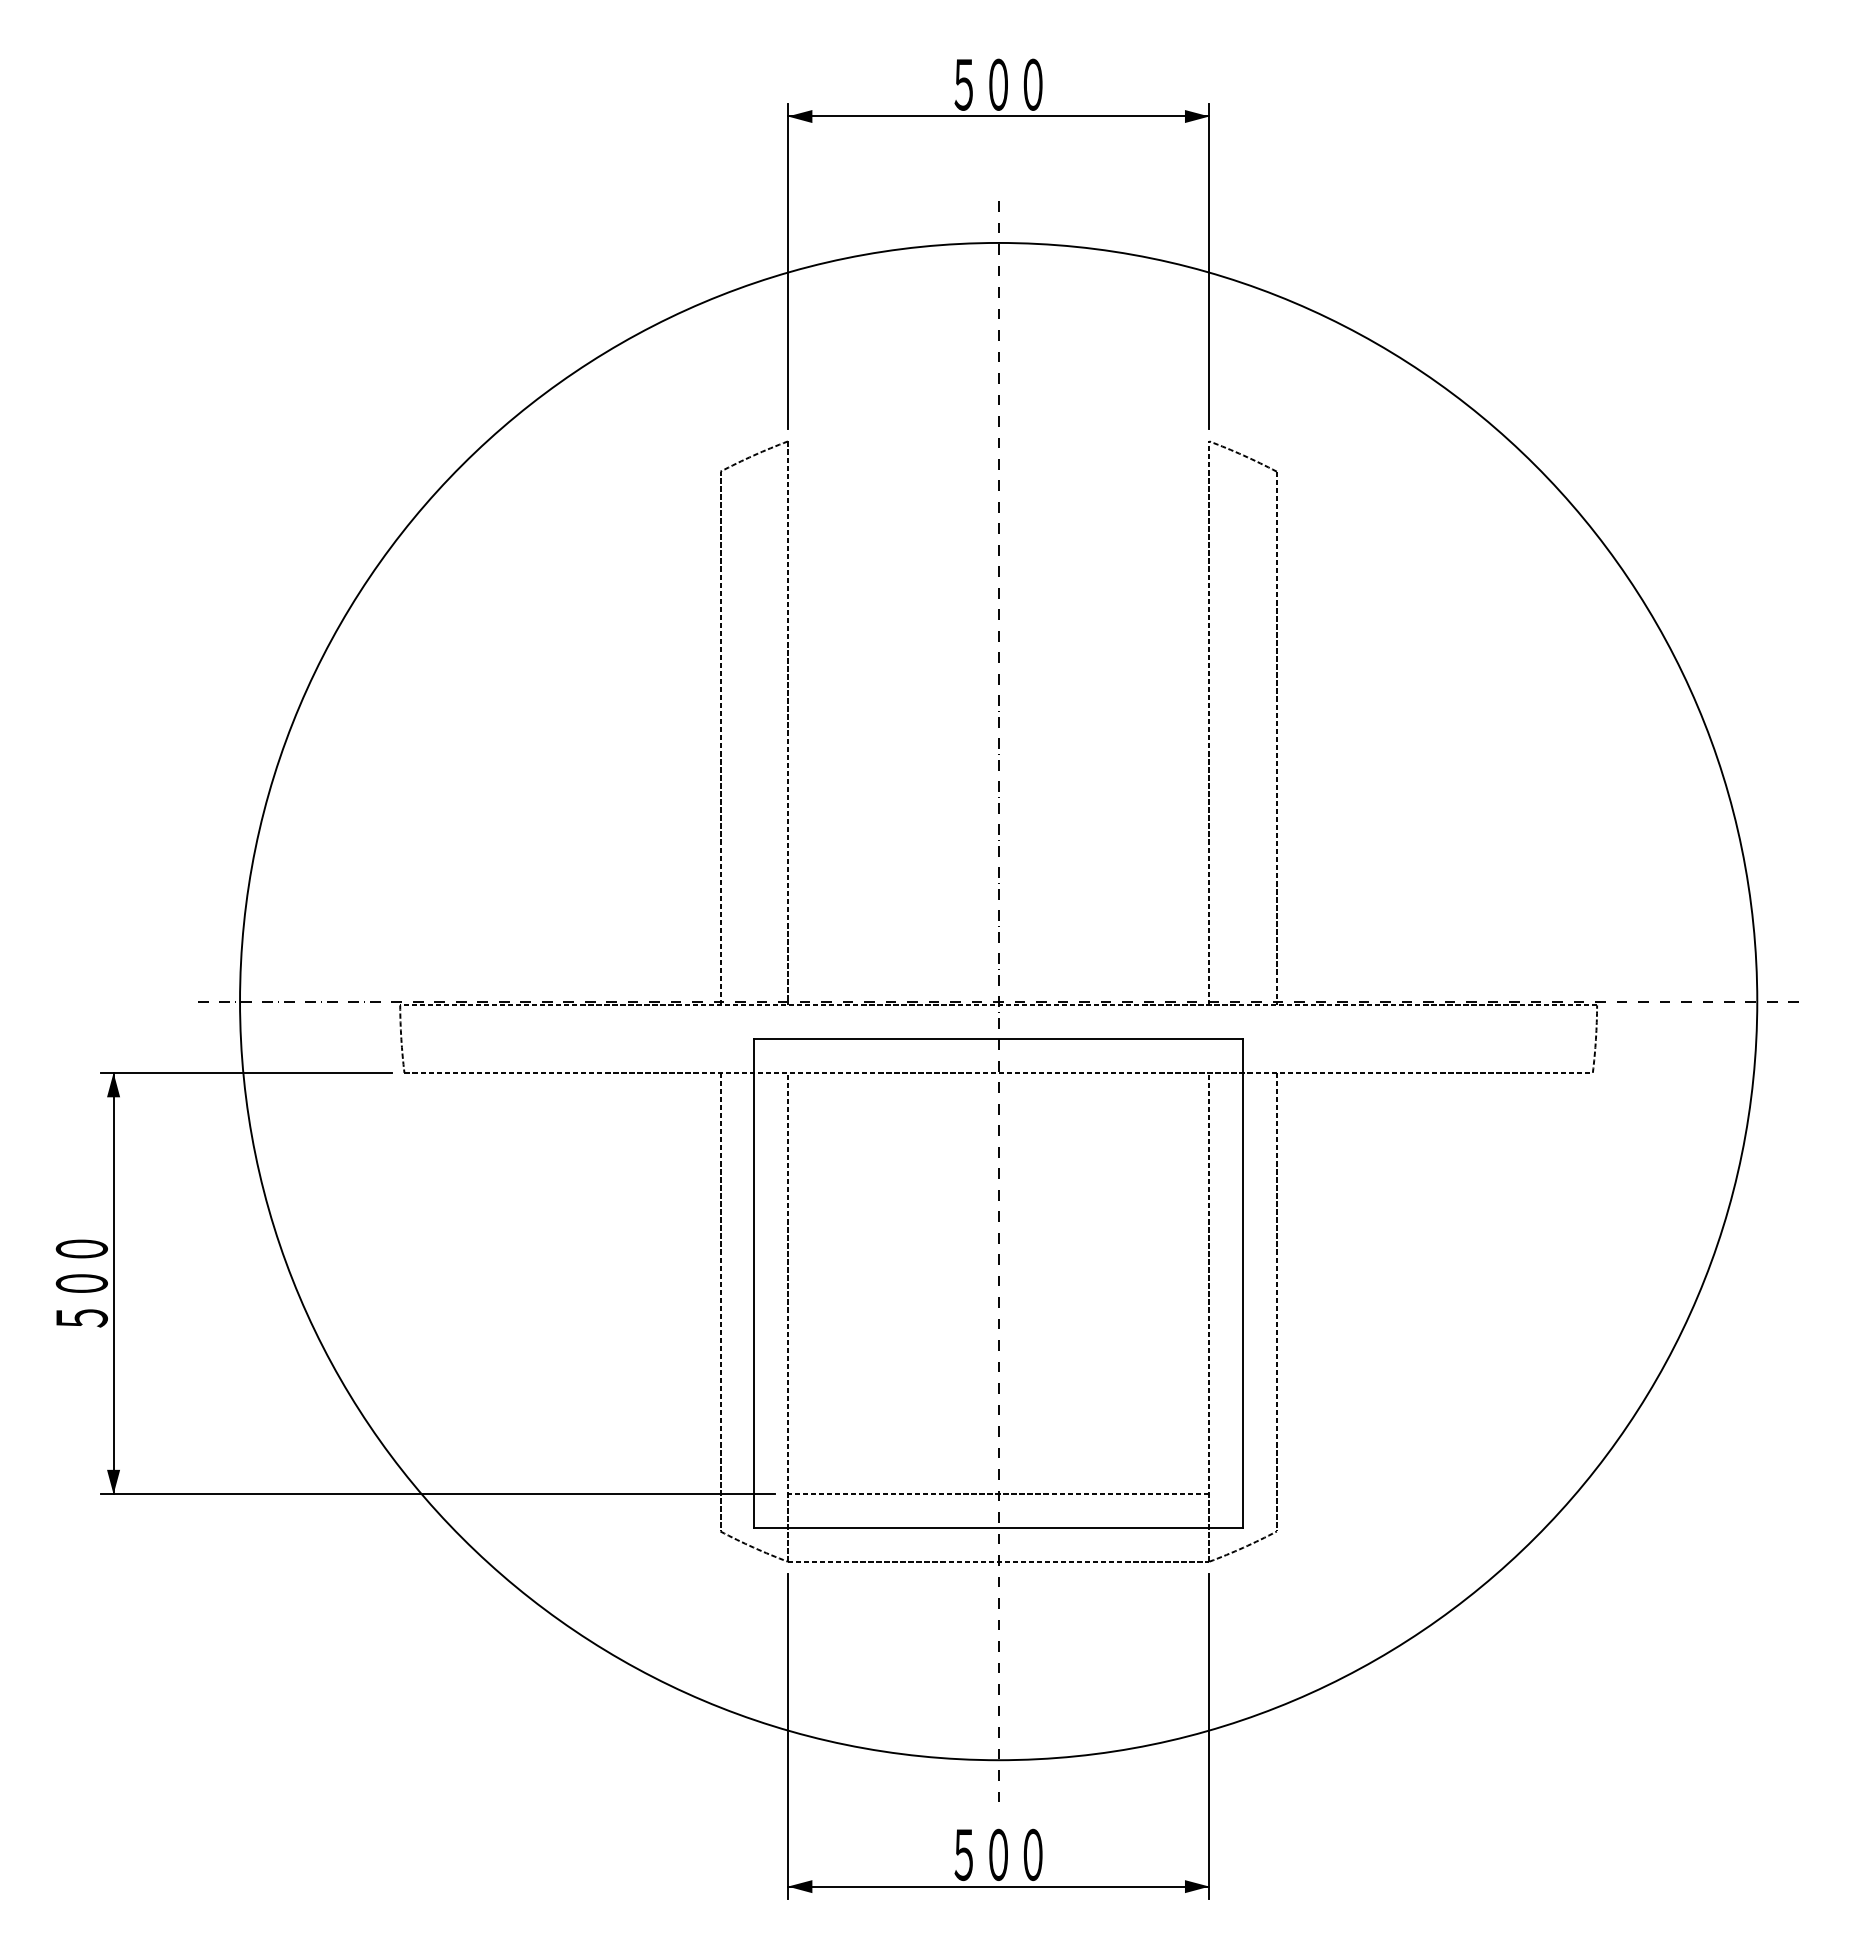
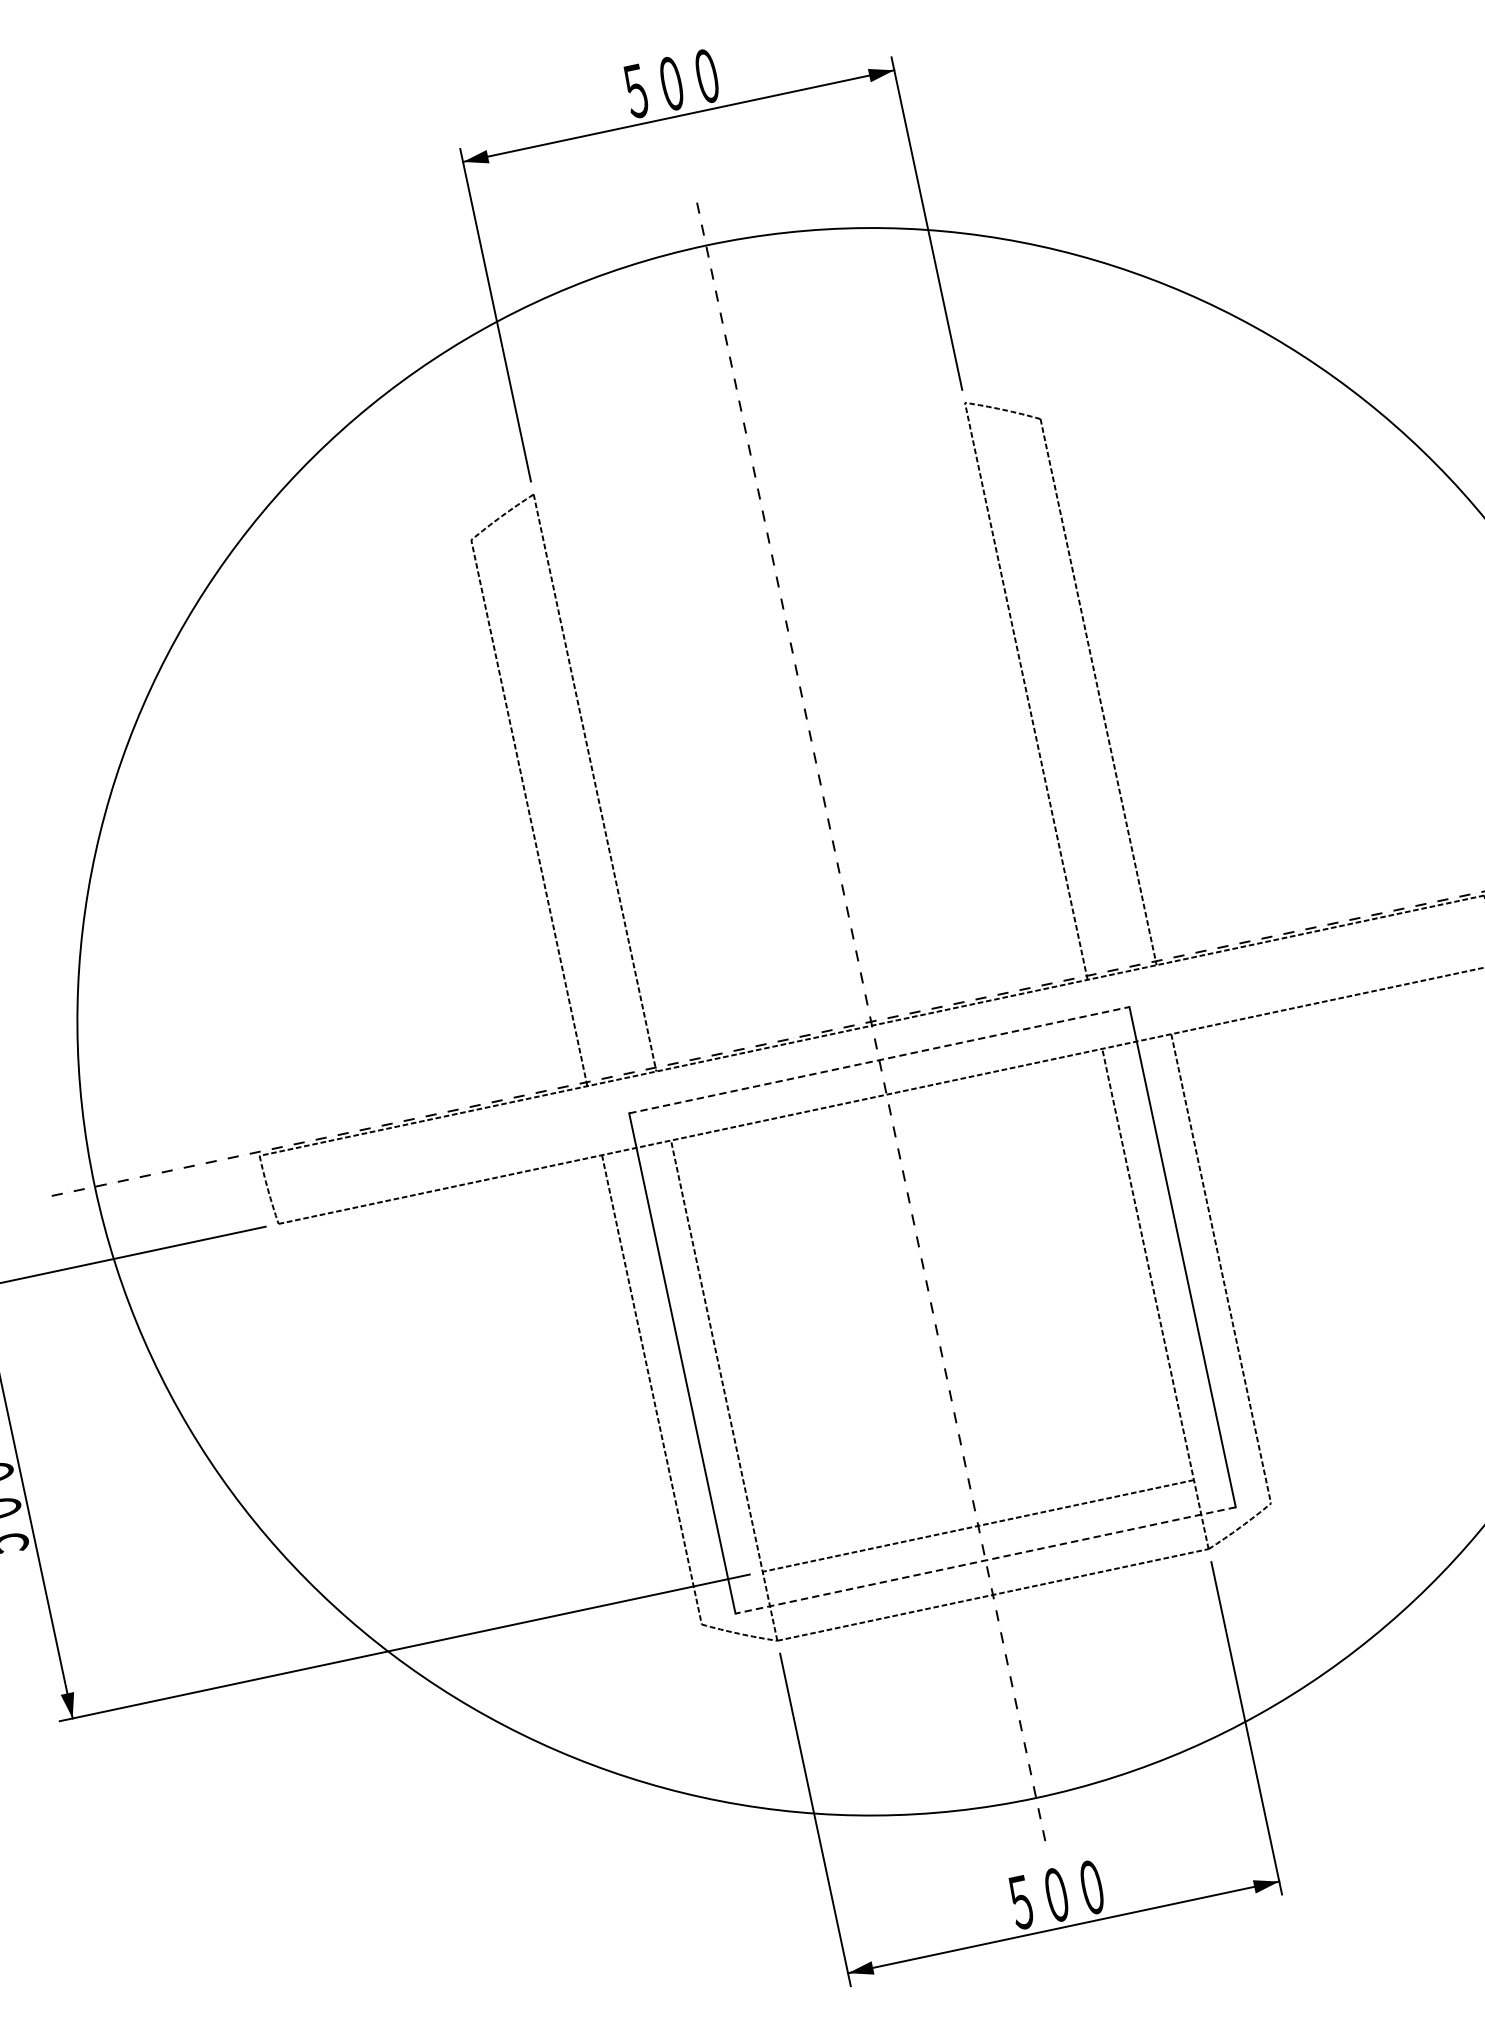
line: (999, 1039) -> (880, 1060), solid -> dashed
line: (998, 1528) -> (985, 1560), solid -> dashed

